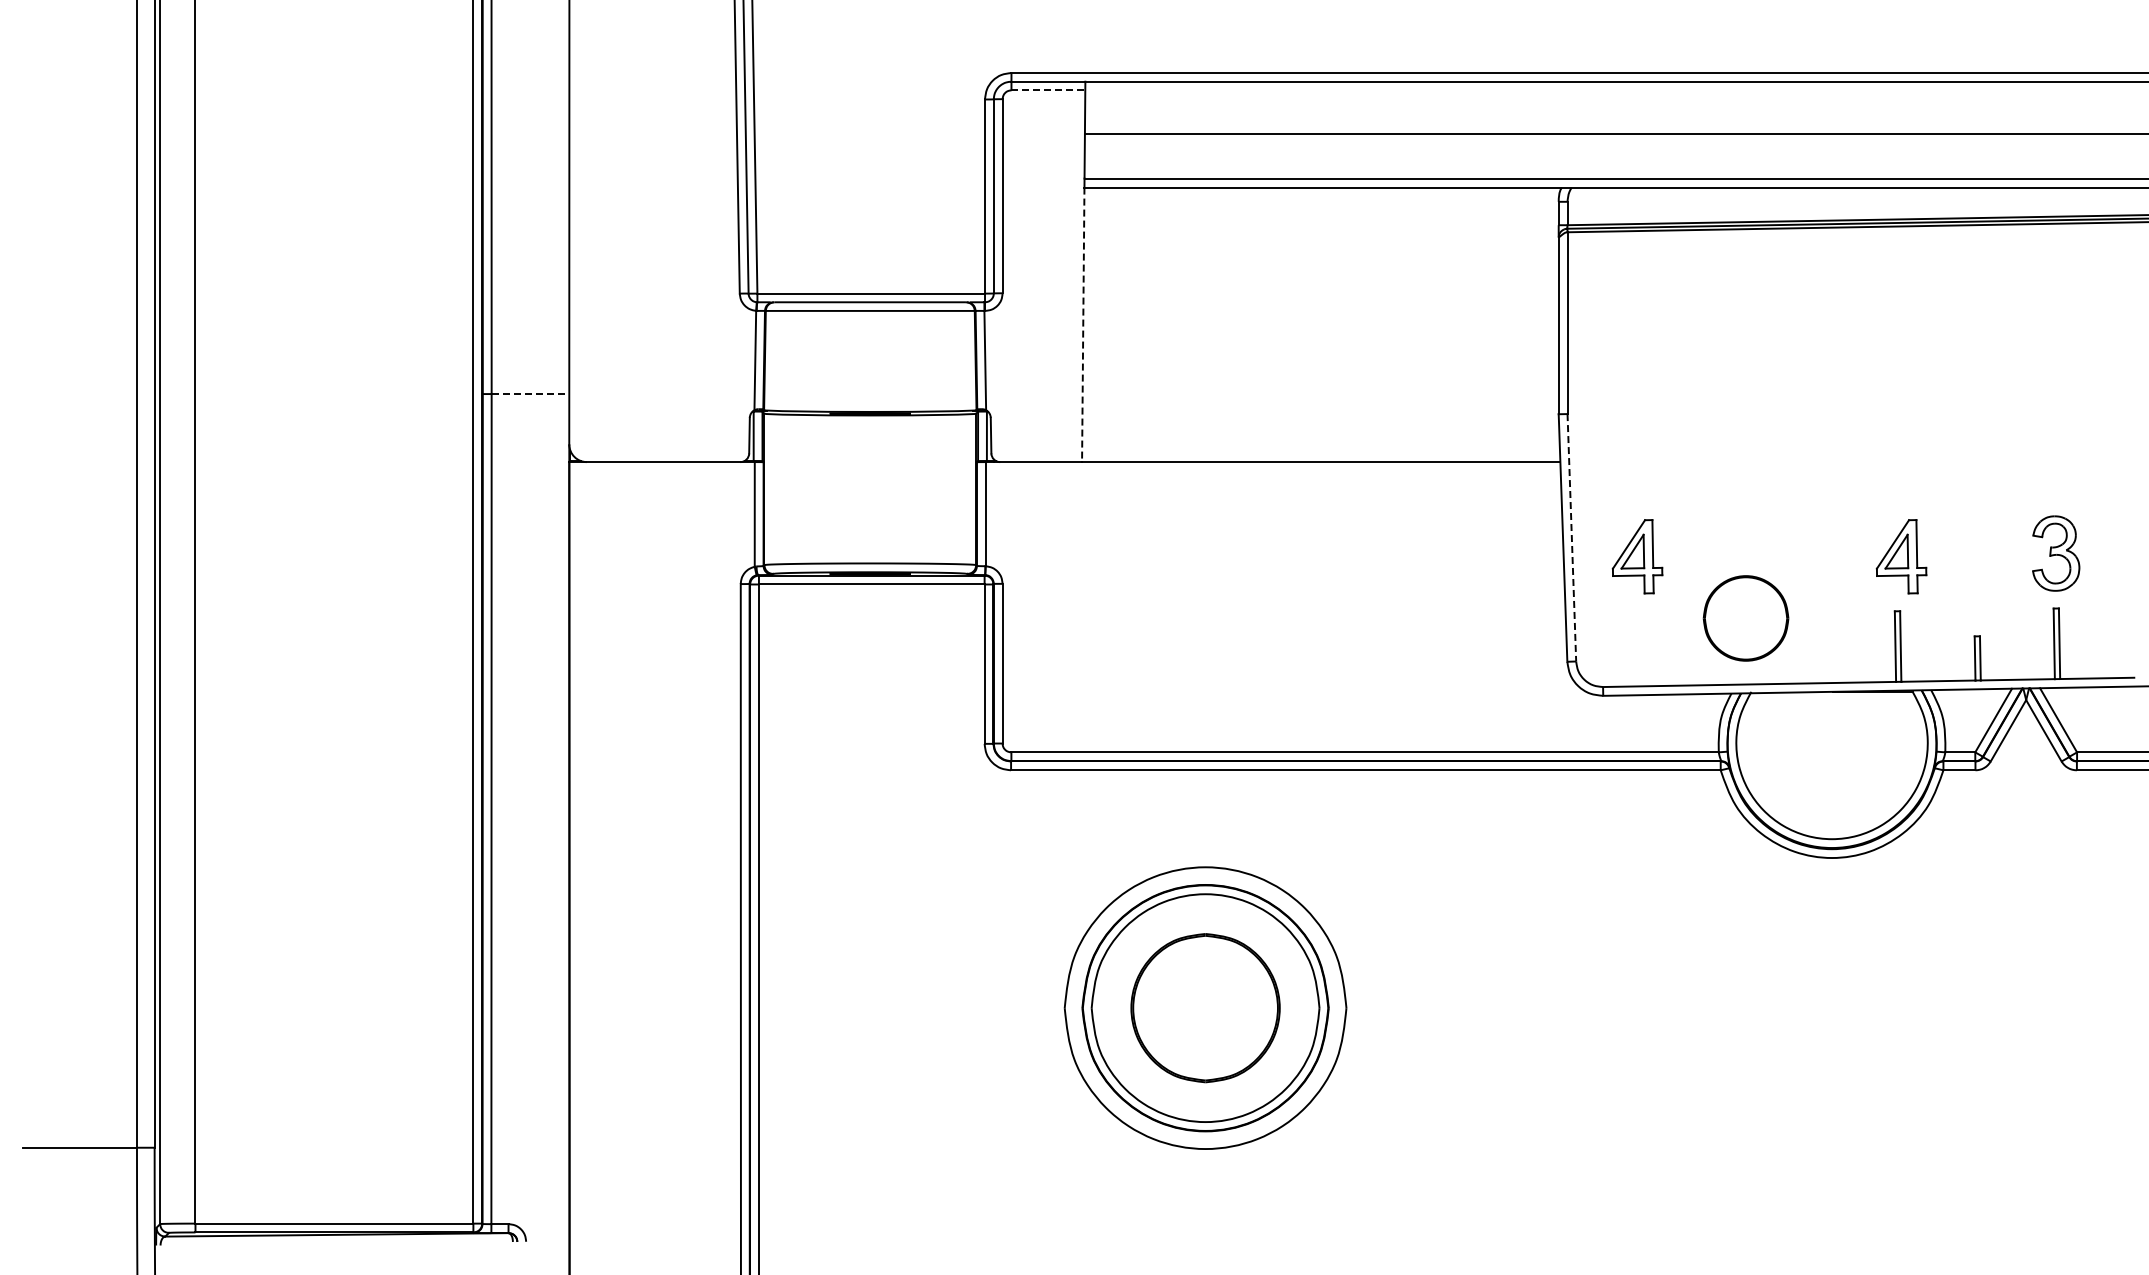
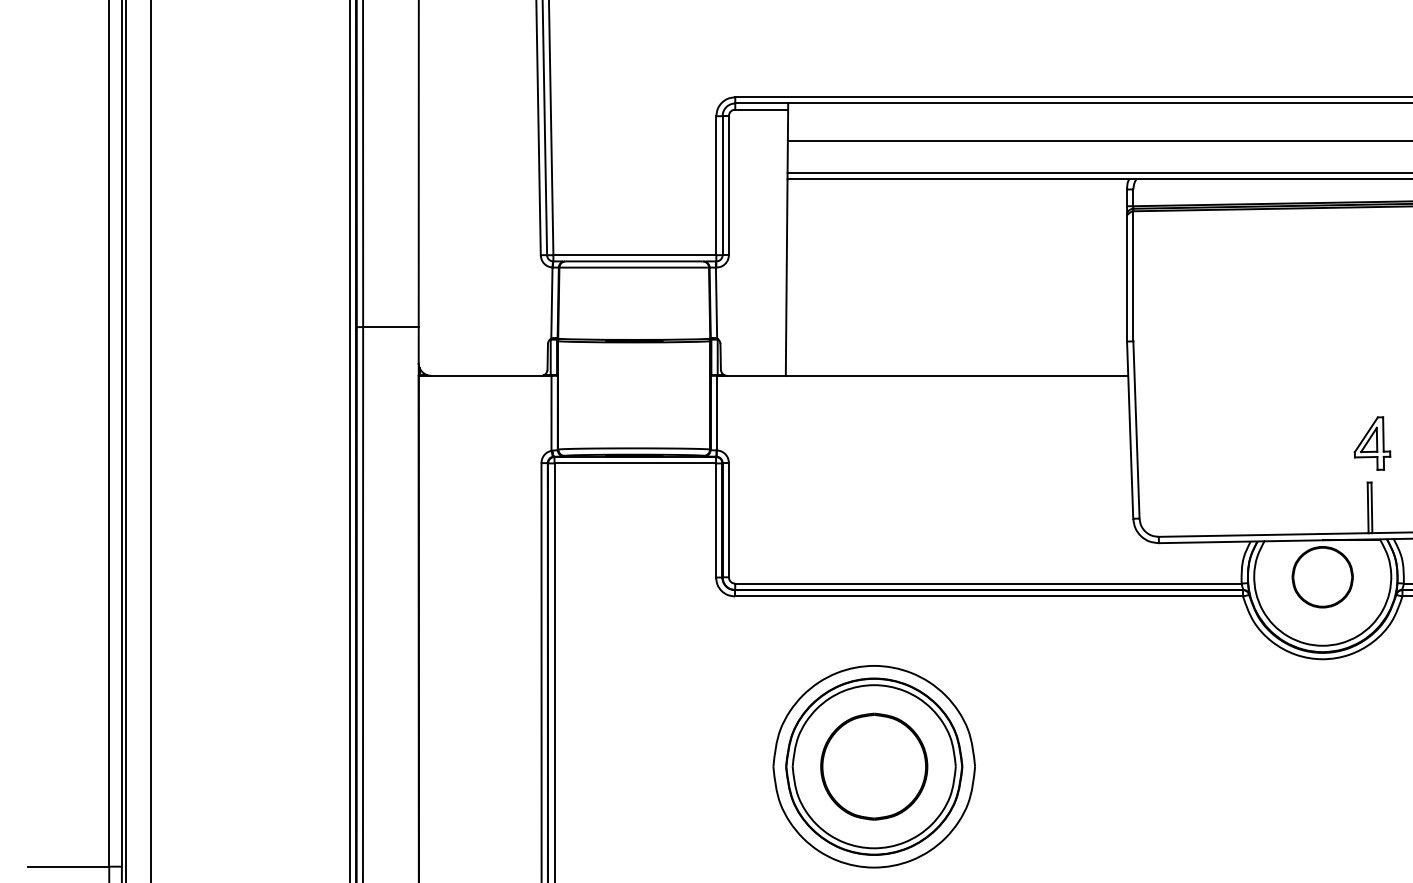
line: (1048, 90) -> (761, 109), dashed -> solid
line: (1083, 325) -> (786, 278), dashed -> solid
line: (530, 394) -> (390, 327), dashed -> solid
line: (1571, 537) -> (1136, 429), dashed -> solid
part: (1637, 556) -> (1183, 443), removed
part: (1745, 618) -> (1322, 577), moved

